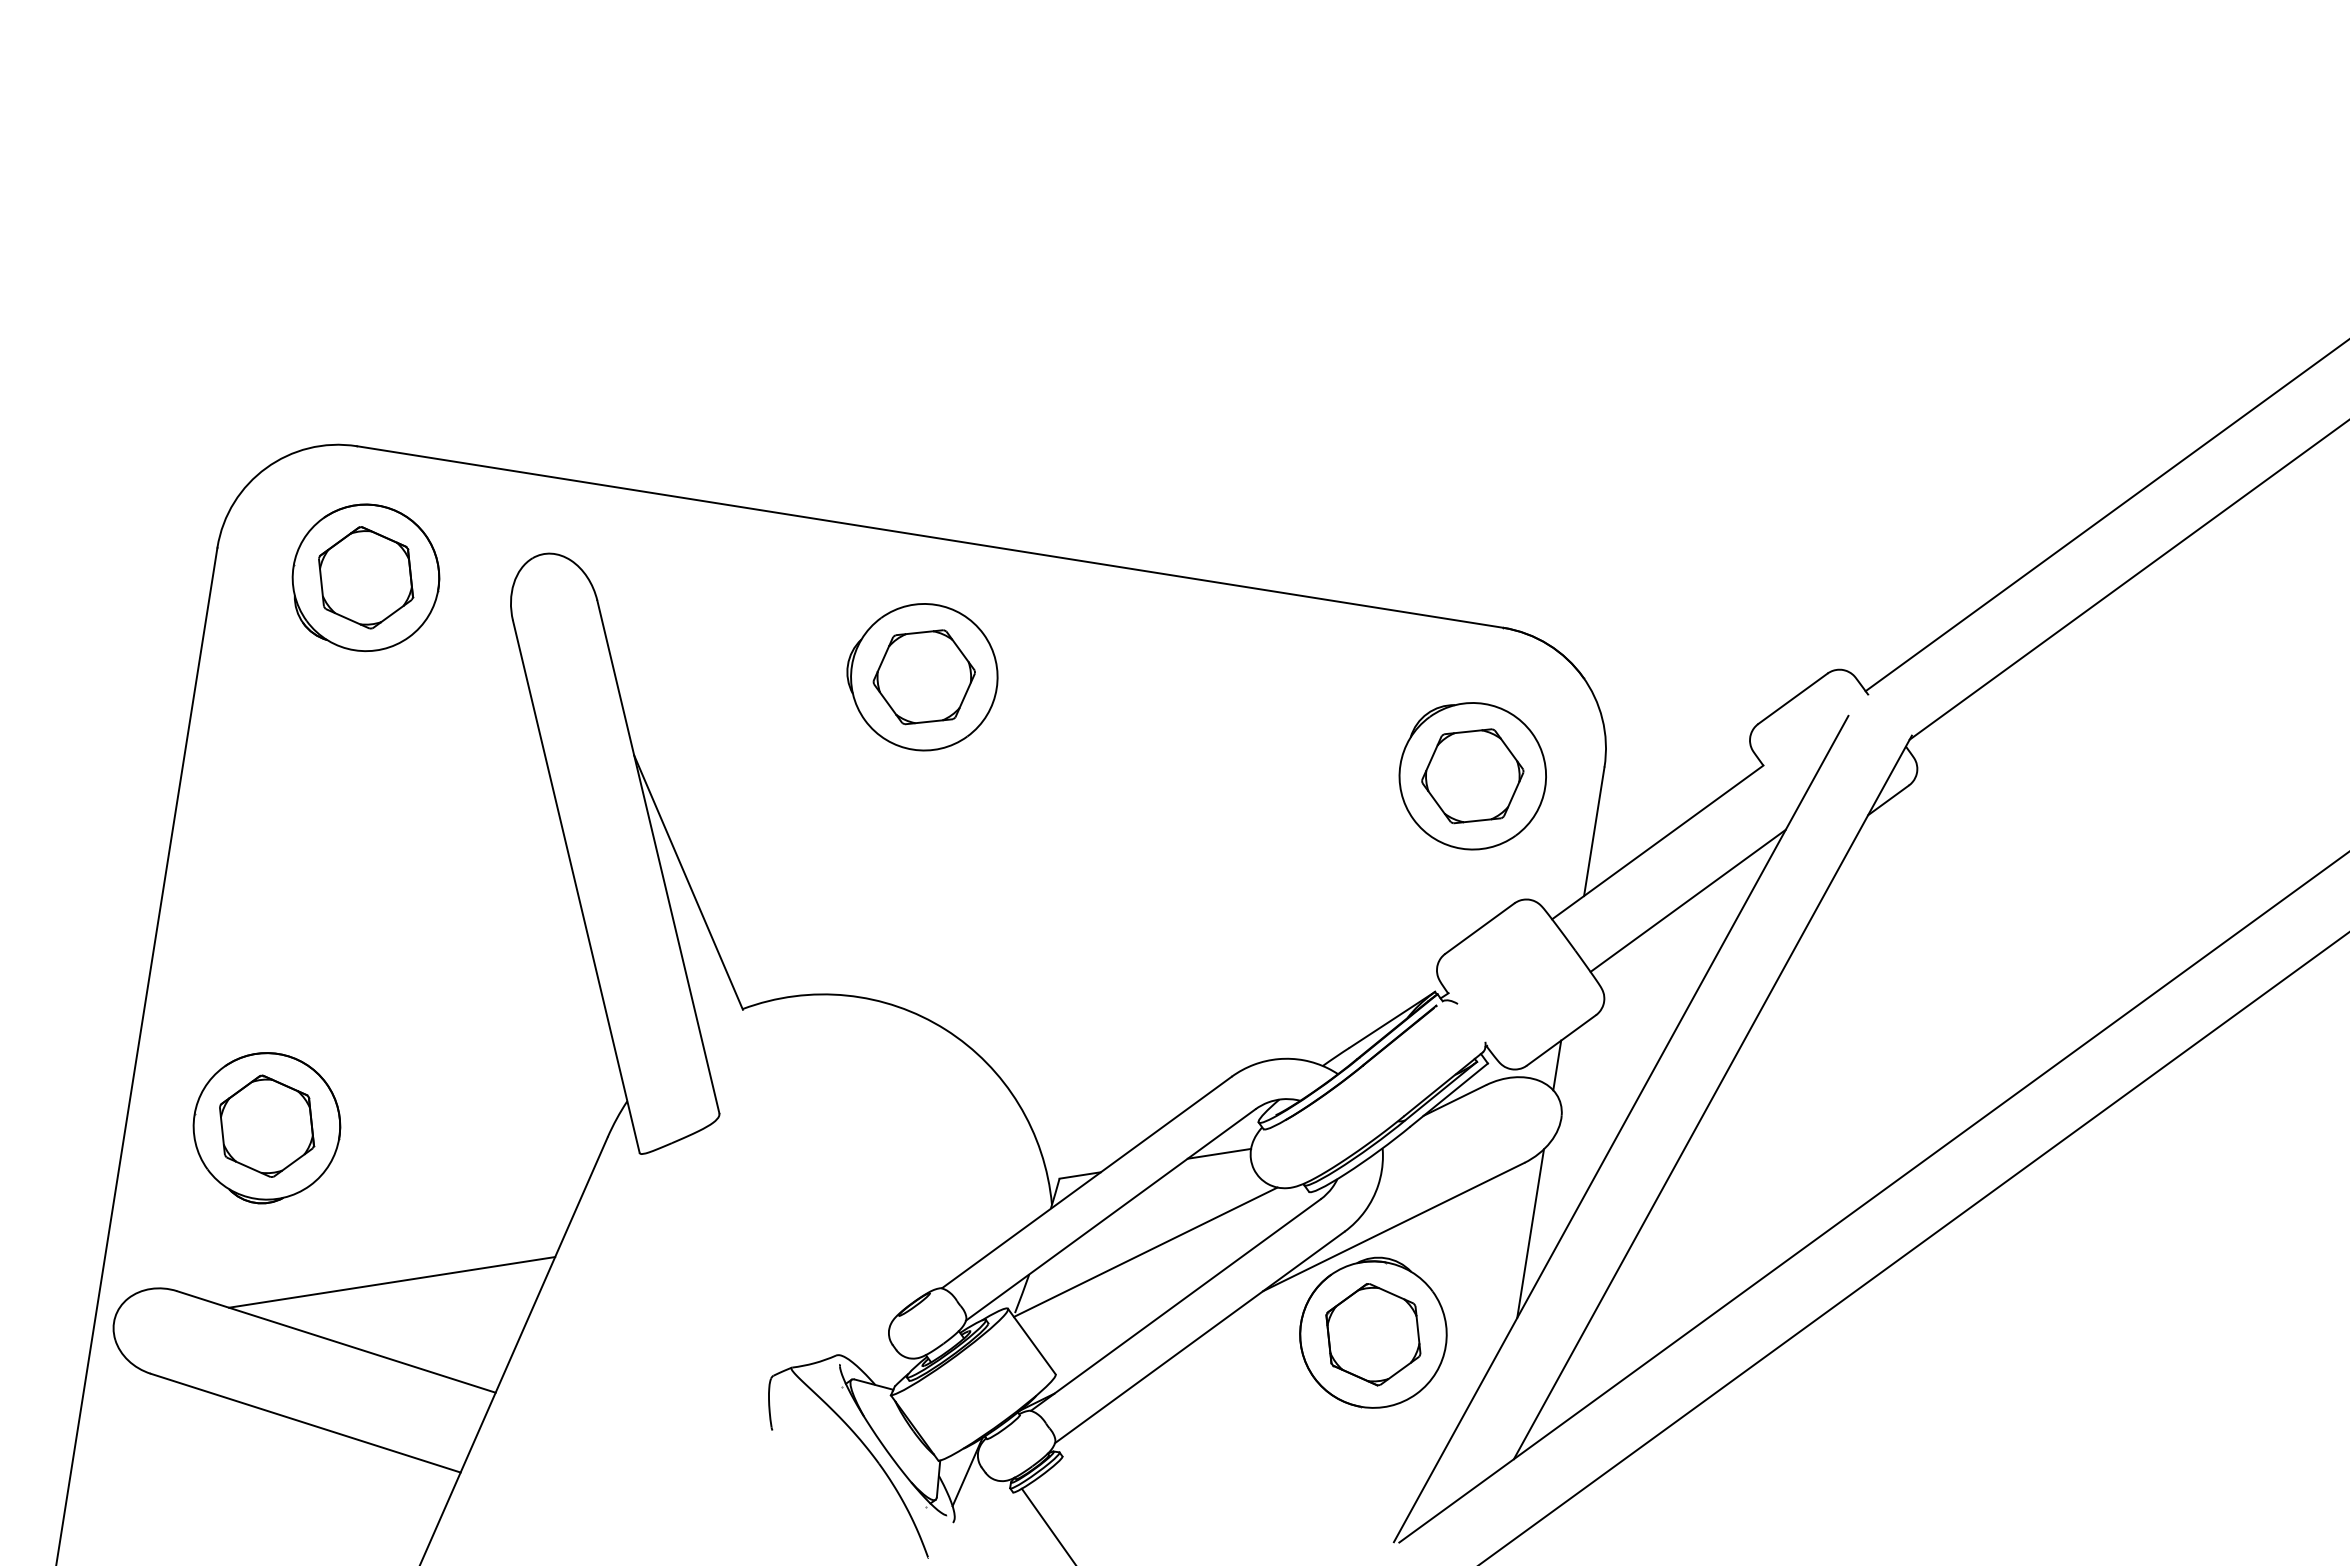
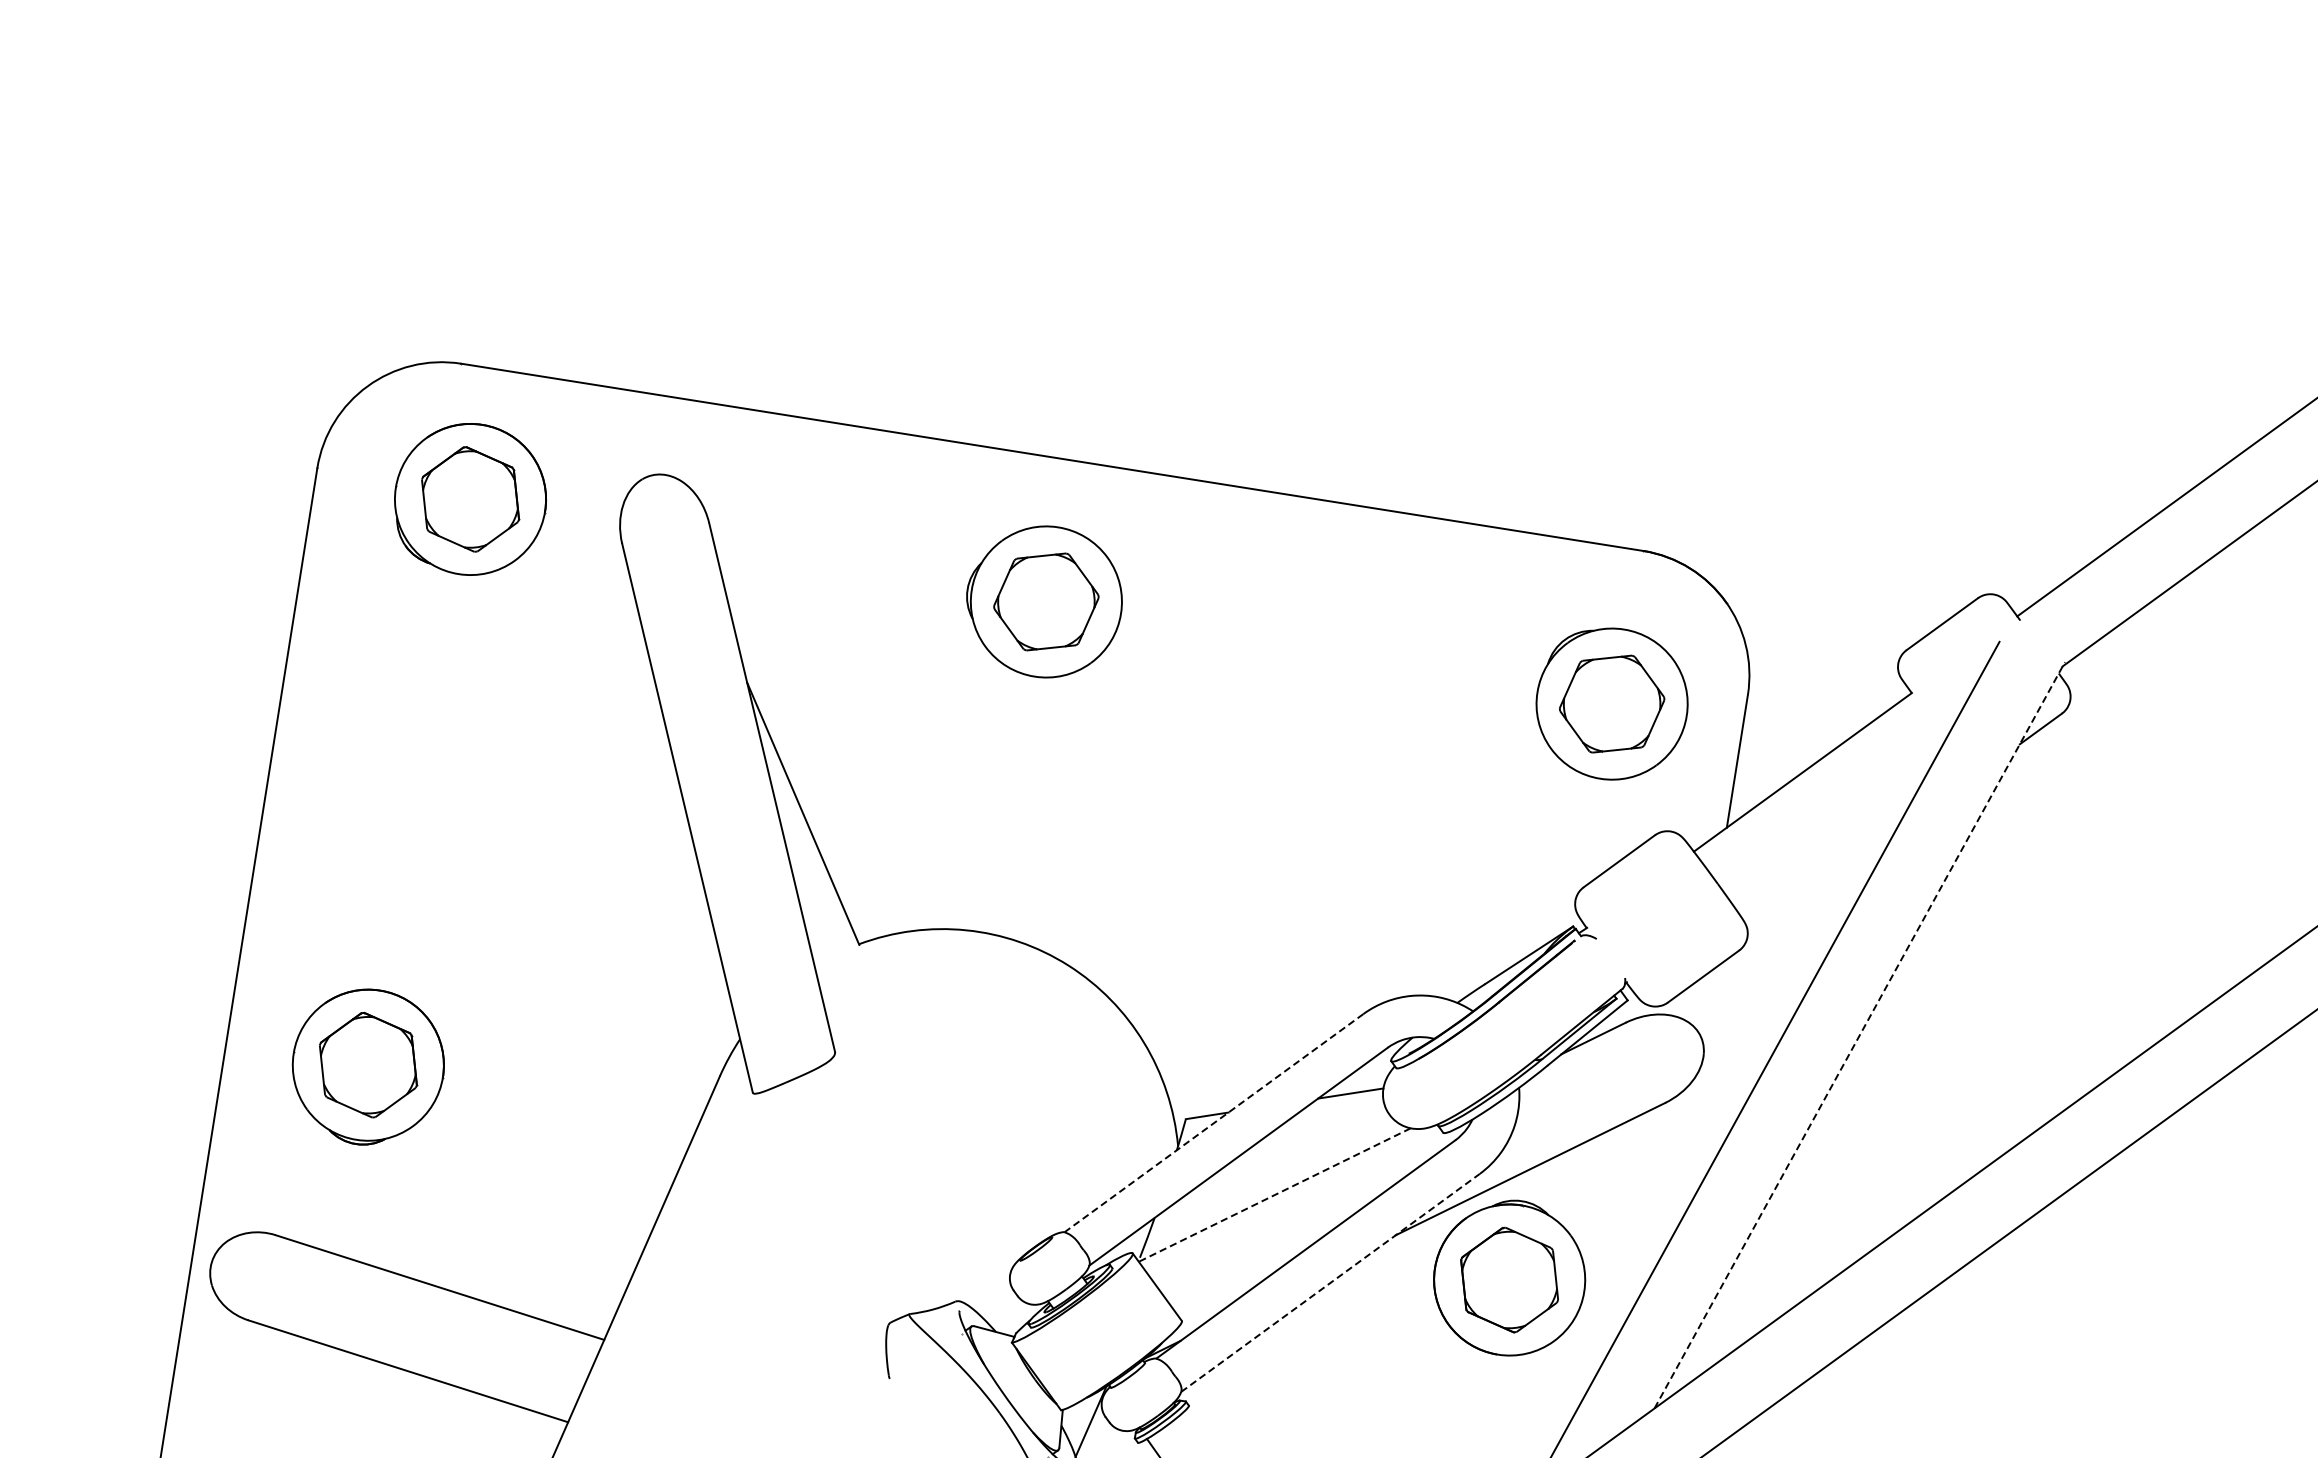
line: (1687, 900) -> (1833, 832), removed
line: (1557, 1065) -> (1699, 1002), removed
line: (1712, 1097) -> (1859, 1035), solid -> dashed
line: (1086, 1182) -> (1213, 1123), solid -> dashed
line: (1530, 1233) -> (1671, 1175), removed
line: (1145, 1252) -> (1274, 1195), solid -> dashed
line: (392, 1282) -> (497, 1226), removed
line: (1200, 1337) -> (1331, 1282), solid -> dashed

